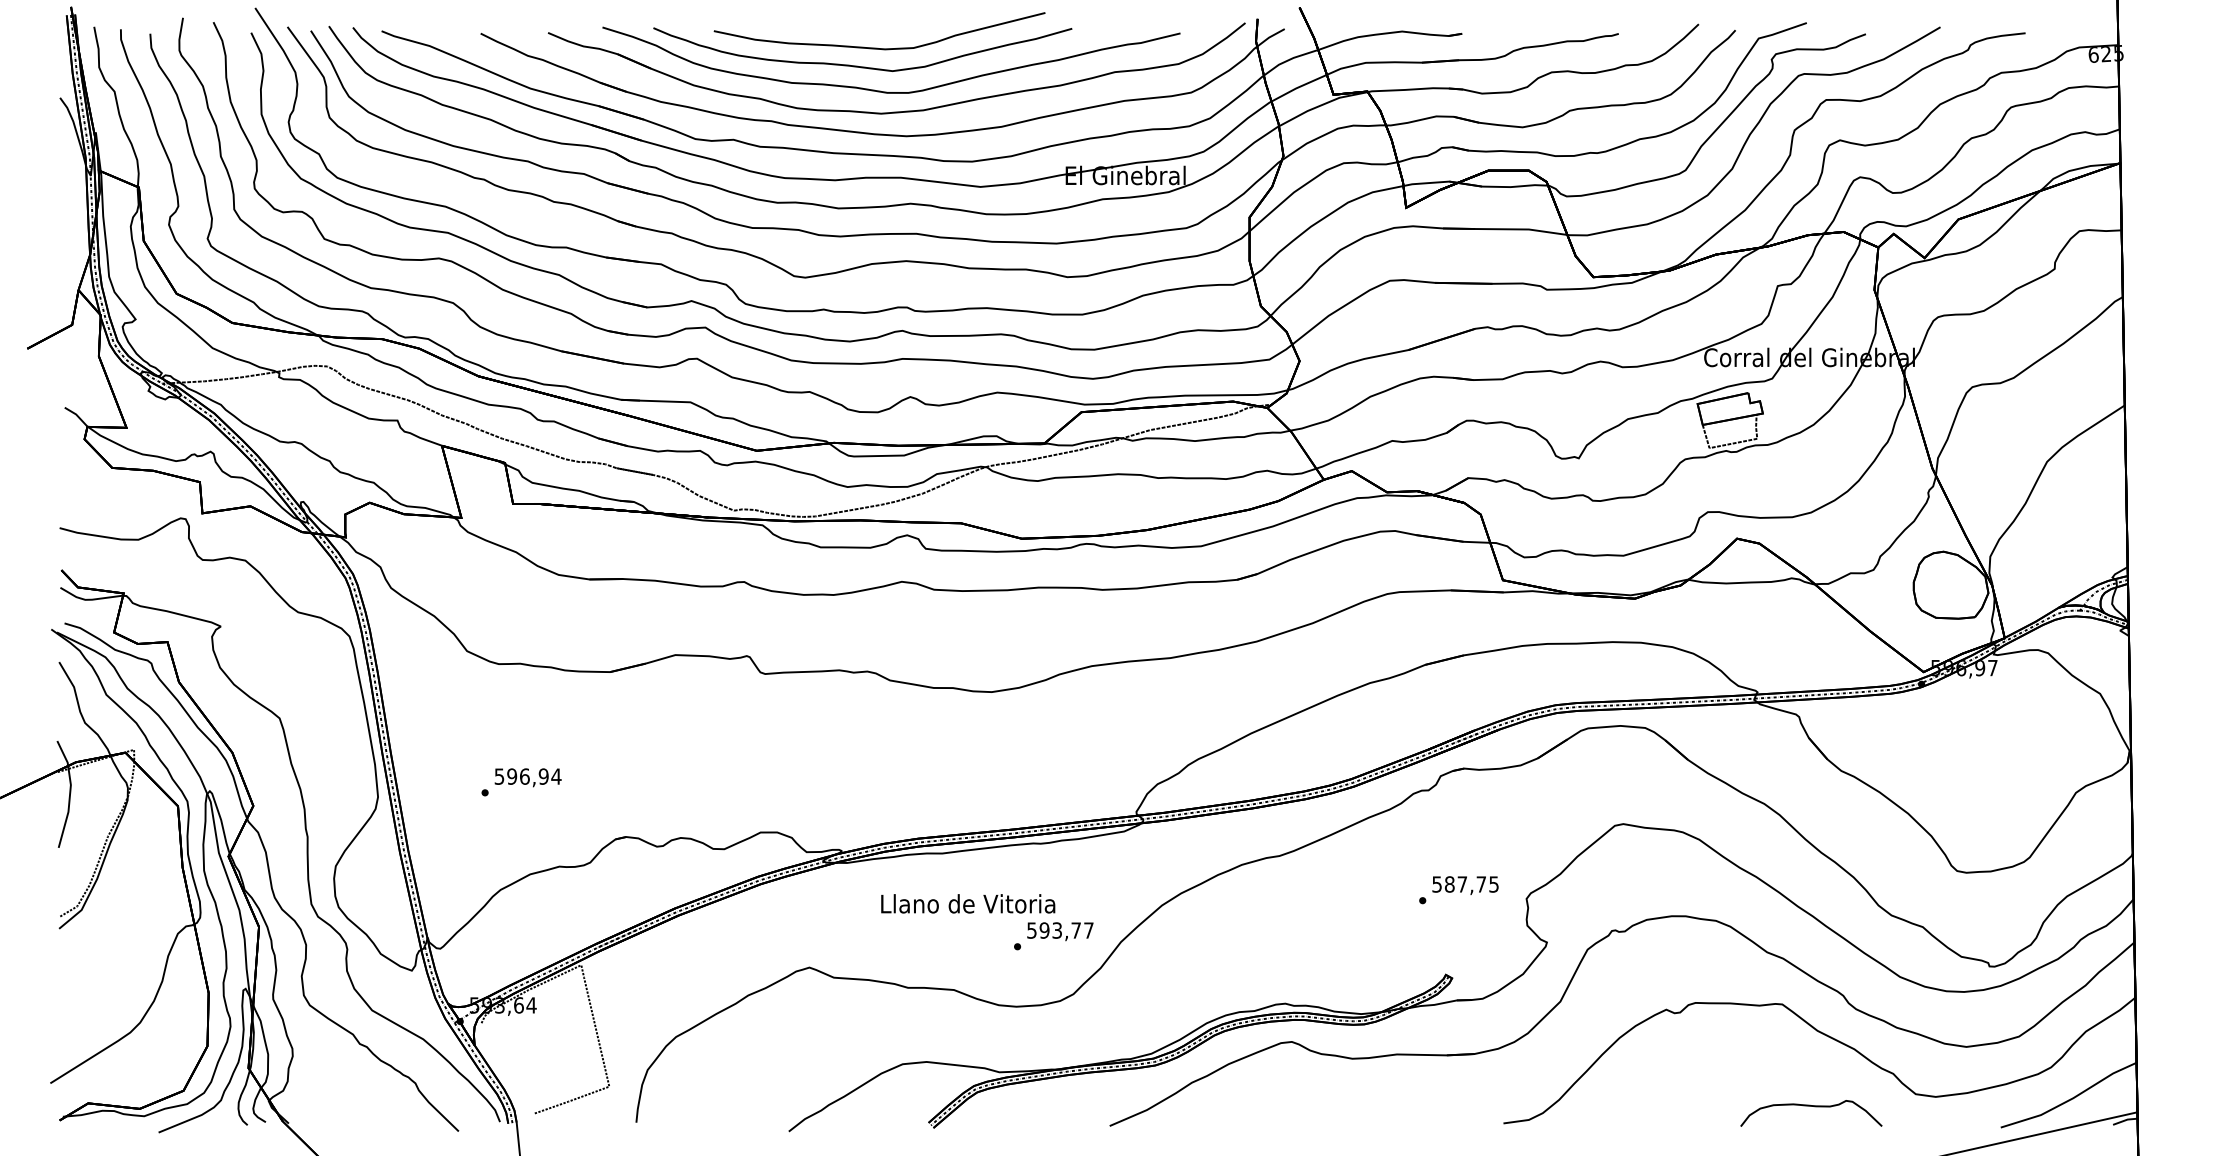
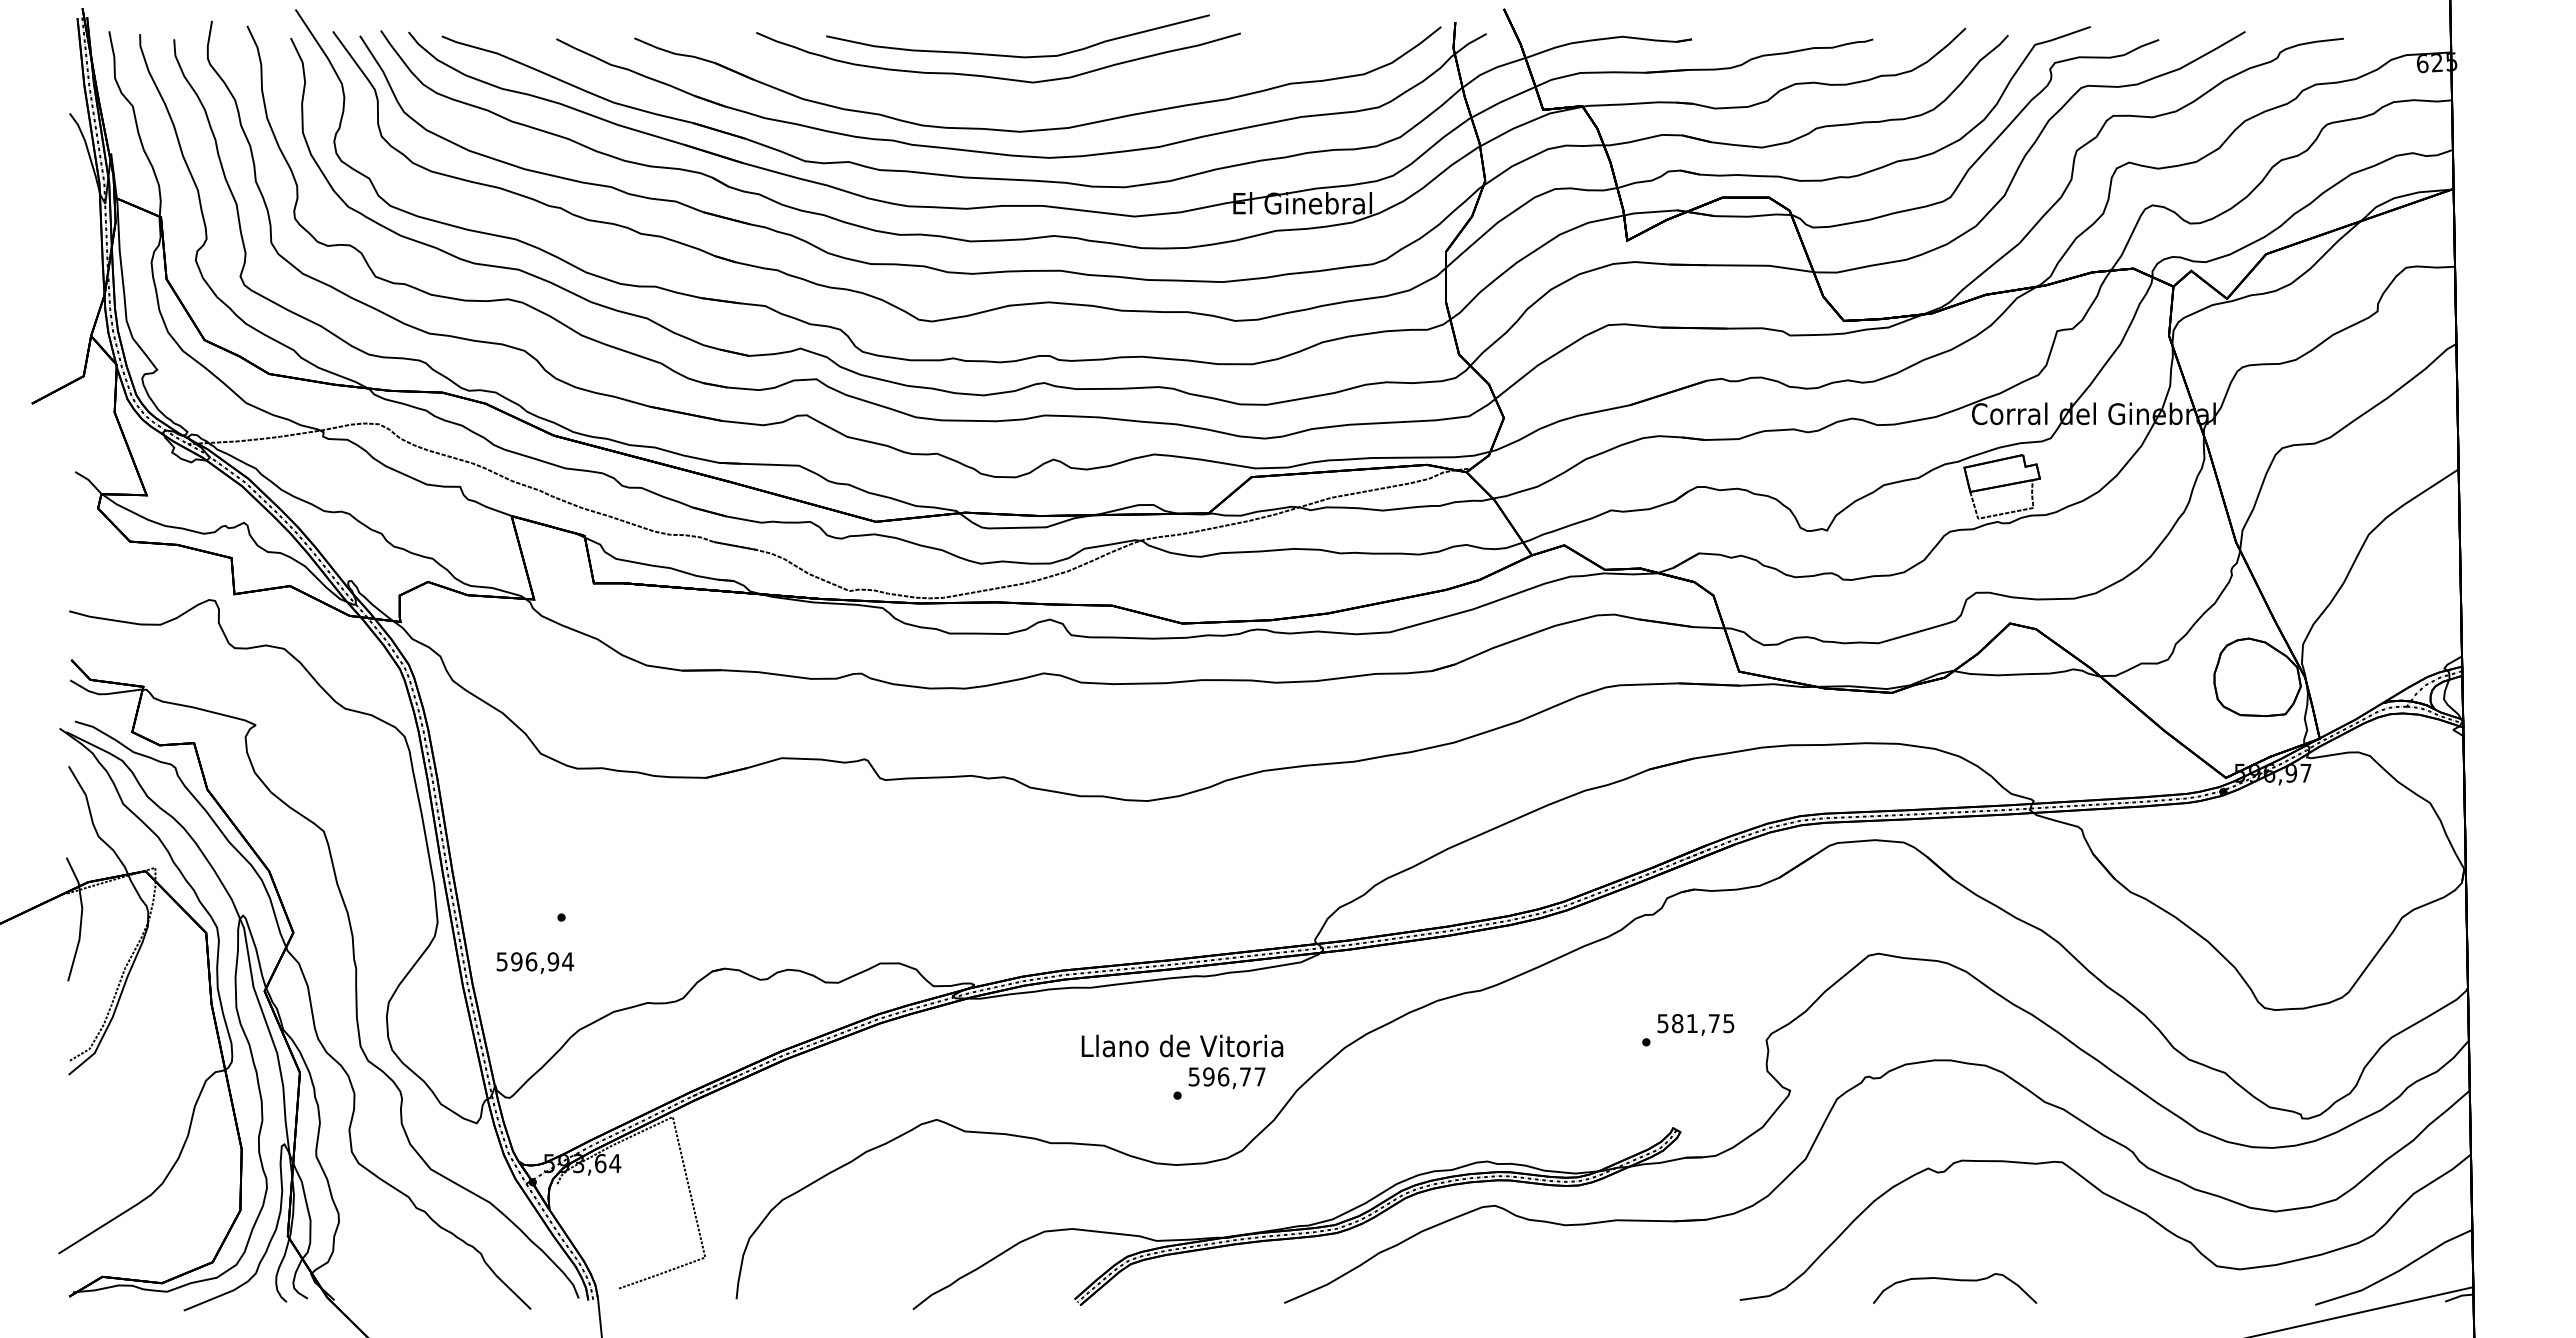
curve: (891, 91) -> (1031, 106), removed
text: (528, 778) -> (535, 963), moved
text: (1462, 884) -> (1692, 1023), 587,75 -> 581,75
text: (968, 903) -> (1182, 1045), moved
text: (1057, 930) -> (1223, 1076), 593,77 -> 596,77
curve: (1811, 1106) -> (1955, 1280), moved

